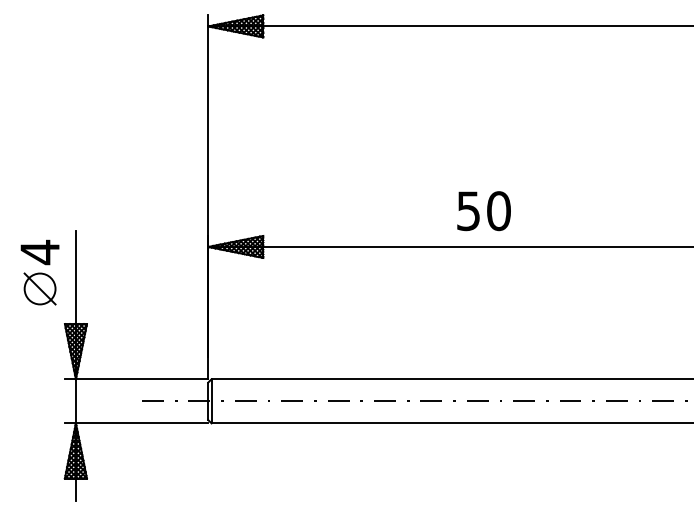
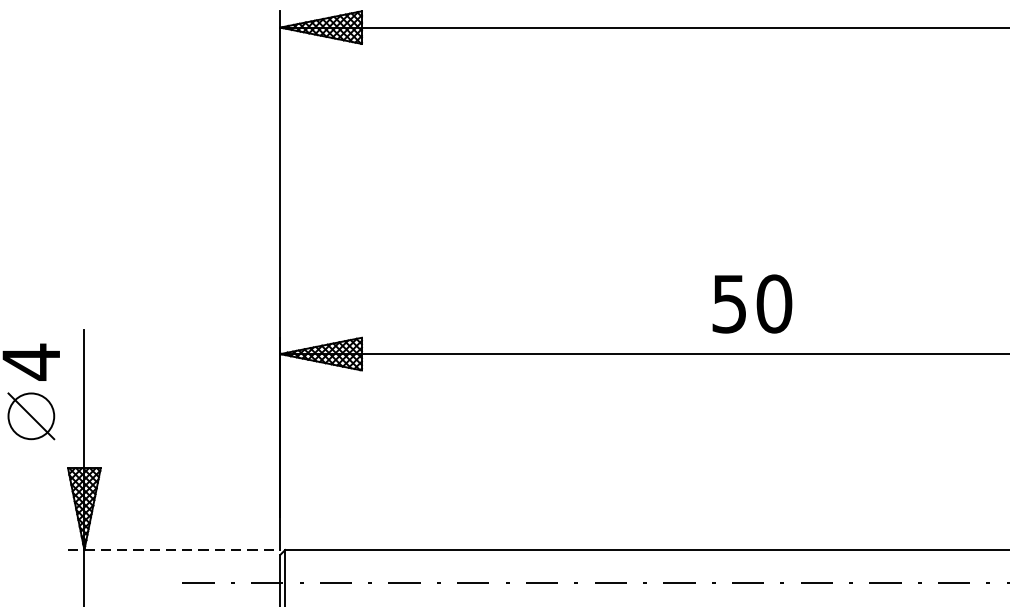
text: (483, 211) -> (751, 304), moved
line: (136, 379) -> (174, 550), solid -> dashed

